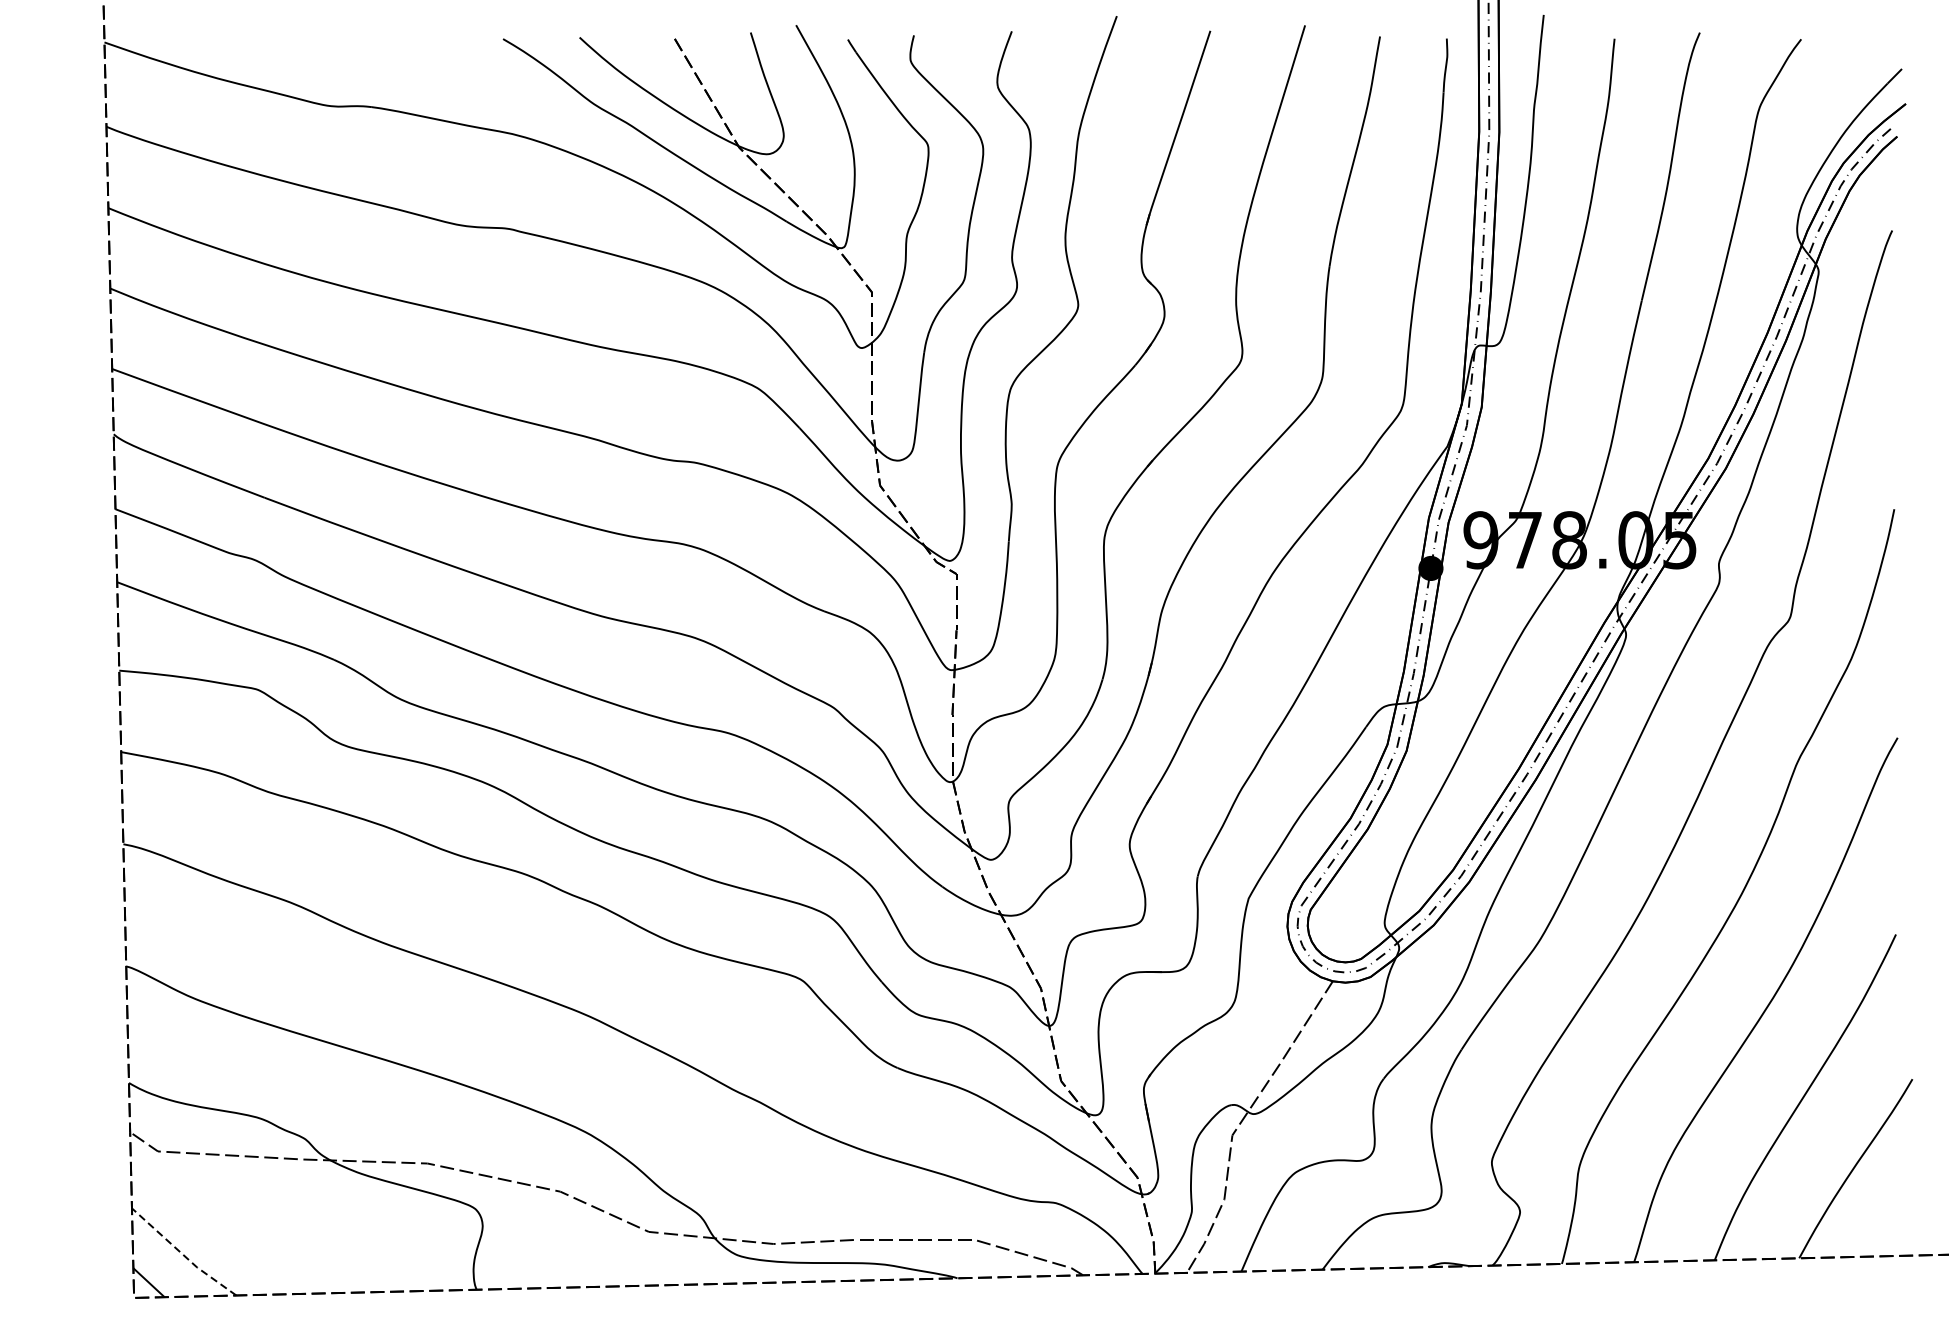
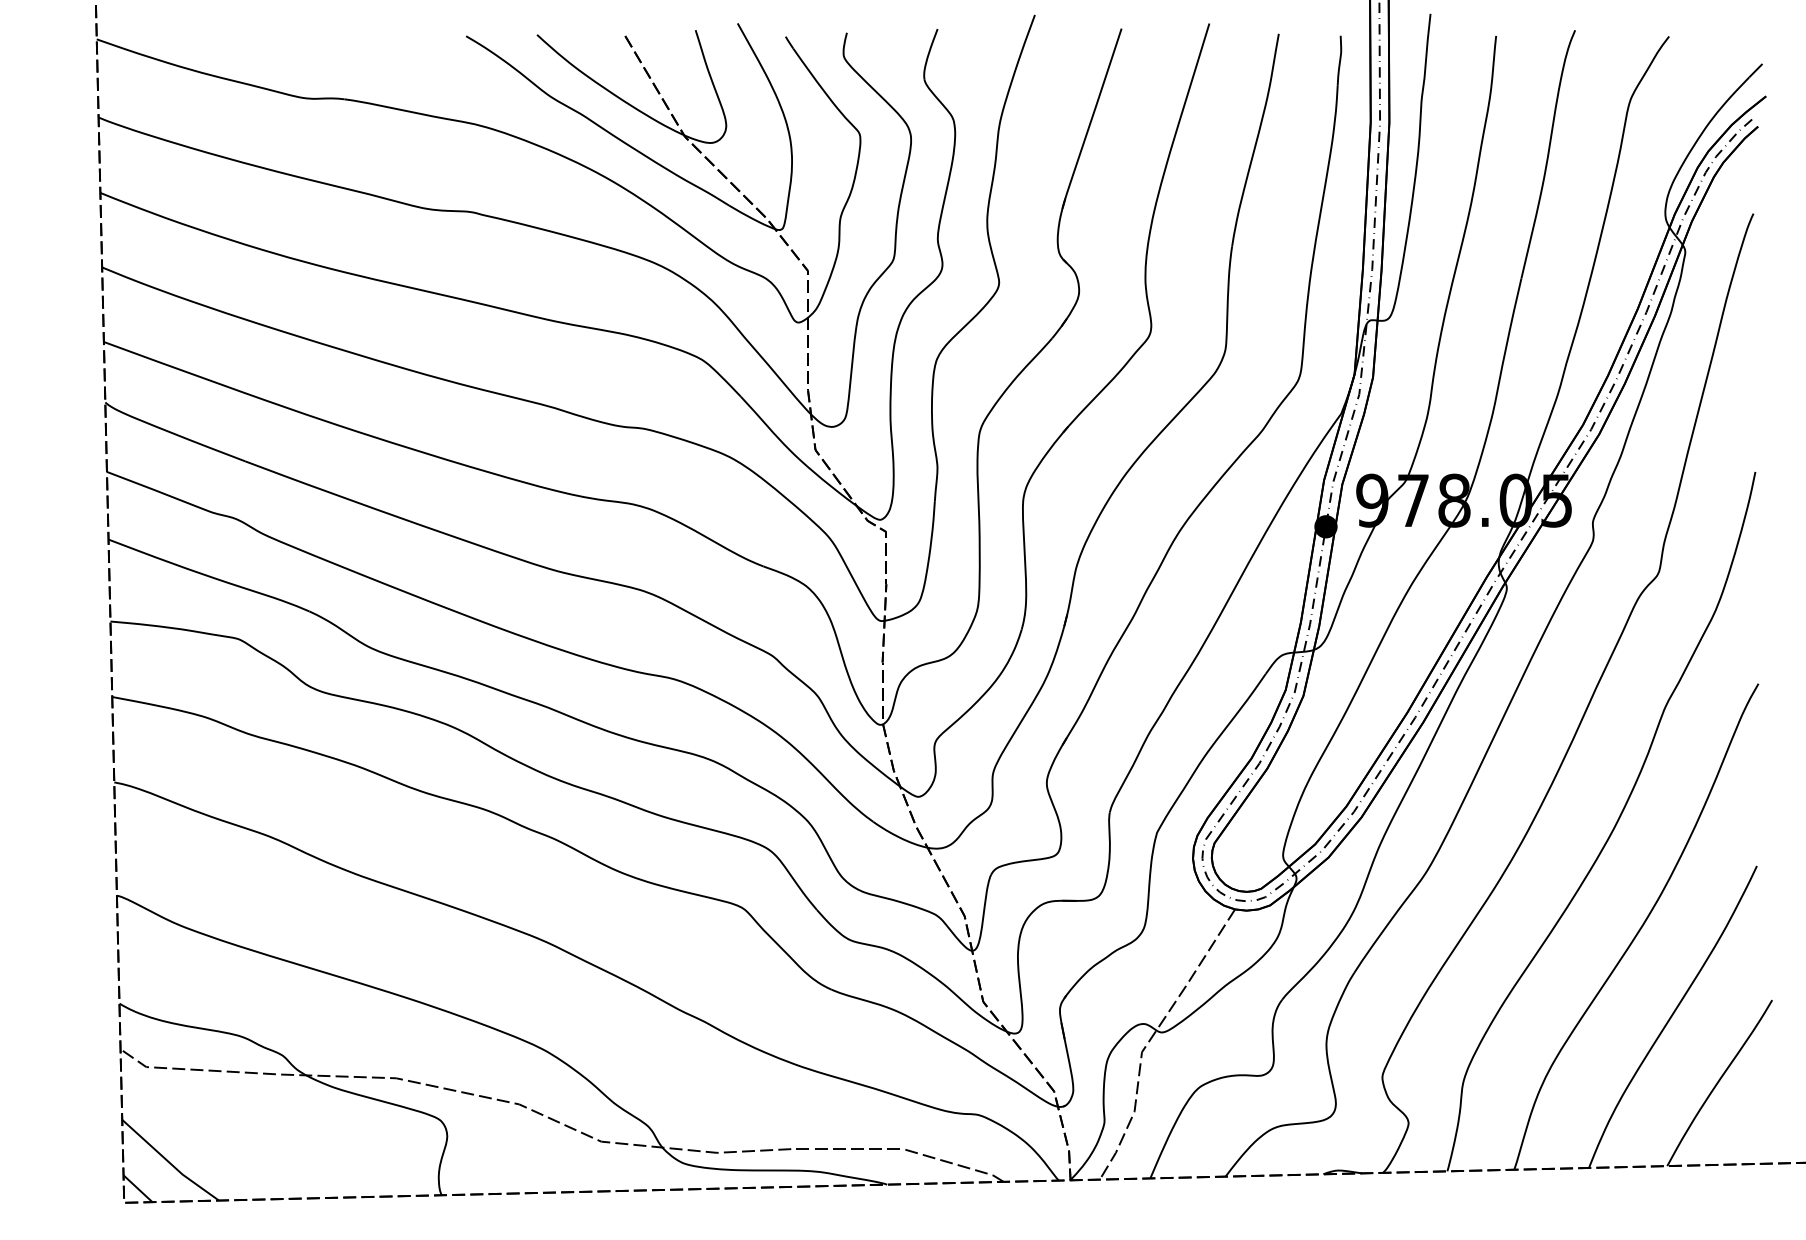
line: (182, 1254) -> (169, 1162), dashed -> solid

